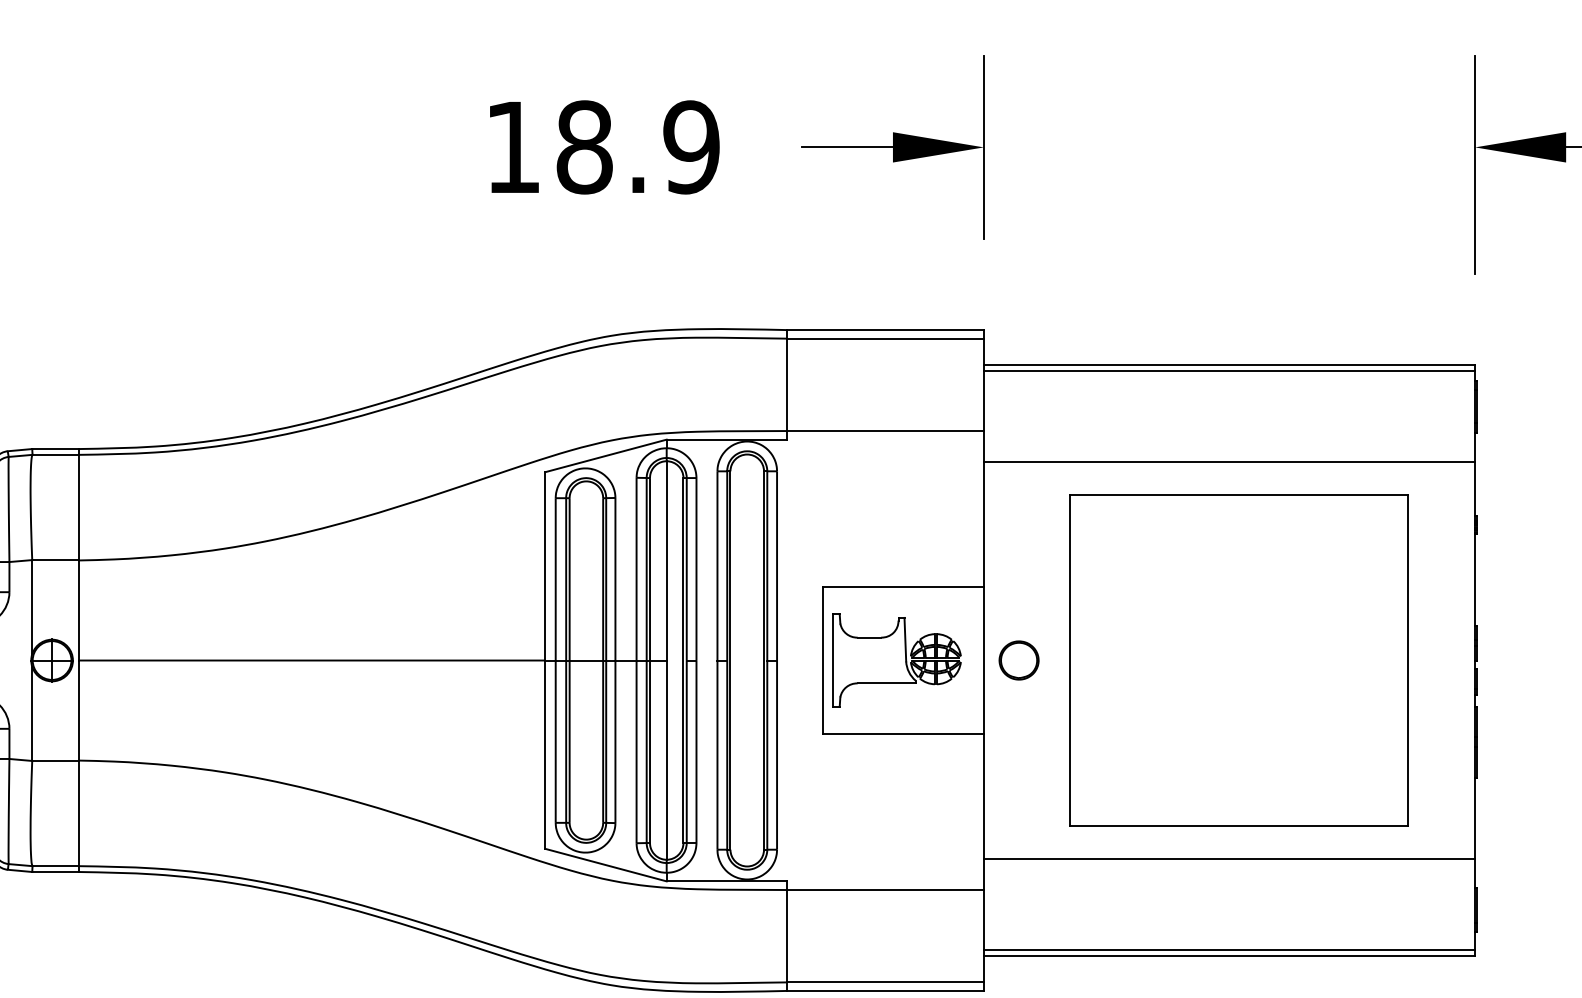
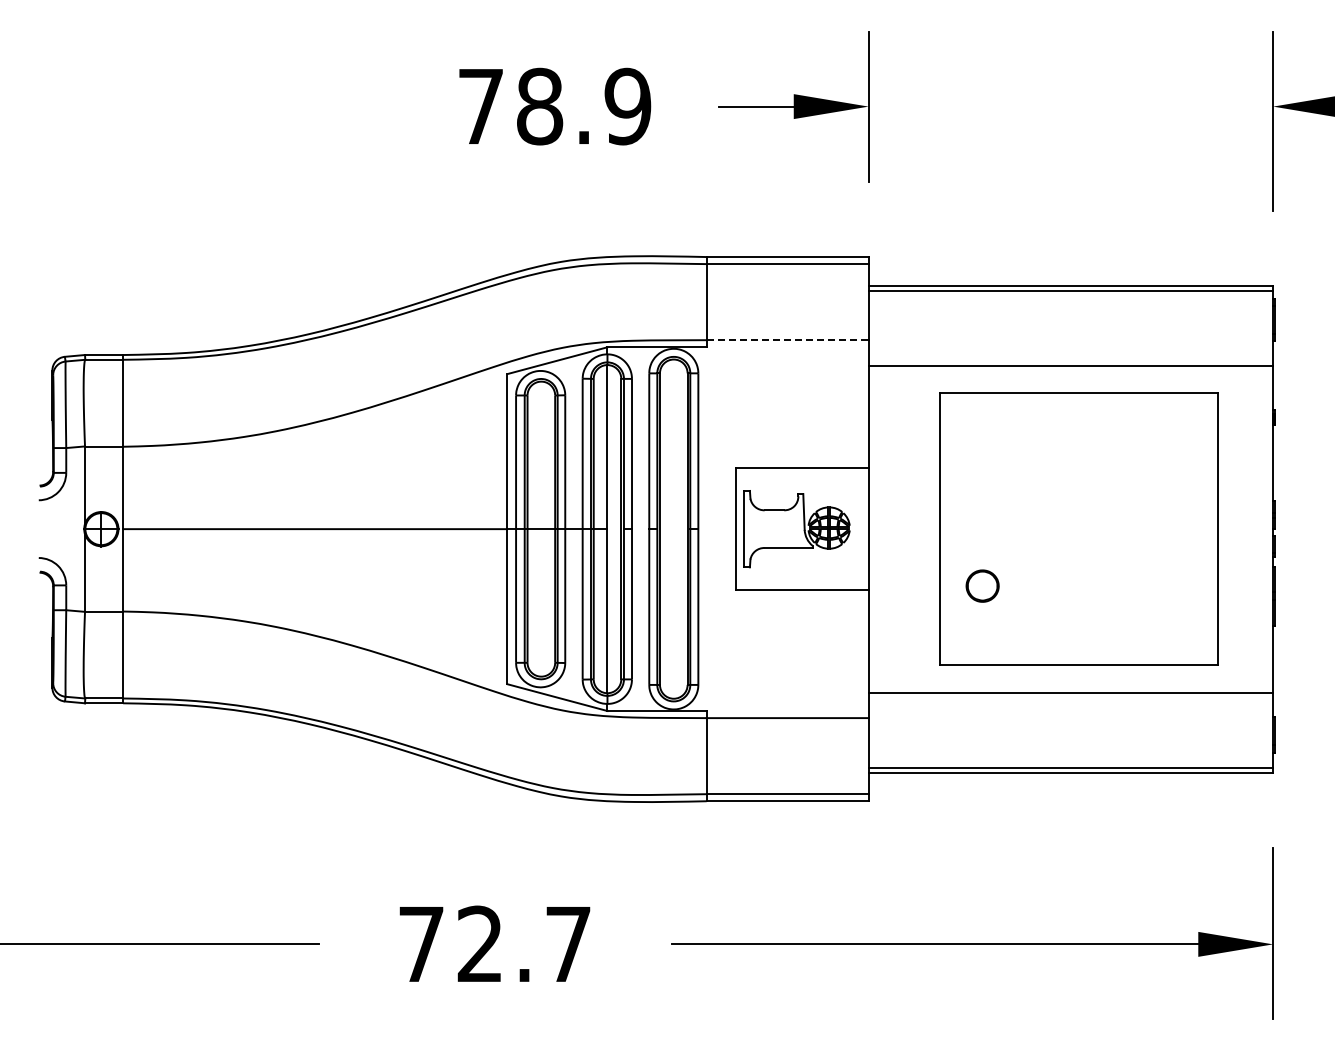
text: (512, 147) -> (480, 106), 18.9 -> 78.9
line: (886, 431) -> (788, 340), solid -> dashed
part: (1018, 659) -> (982, 585), moved

